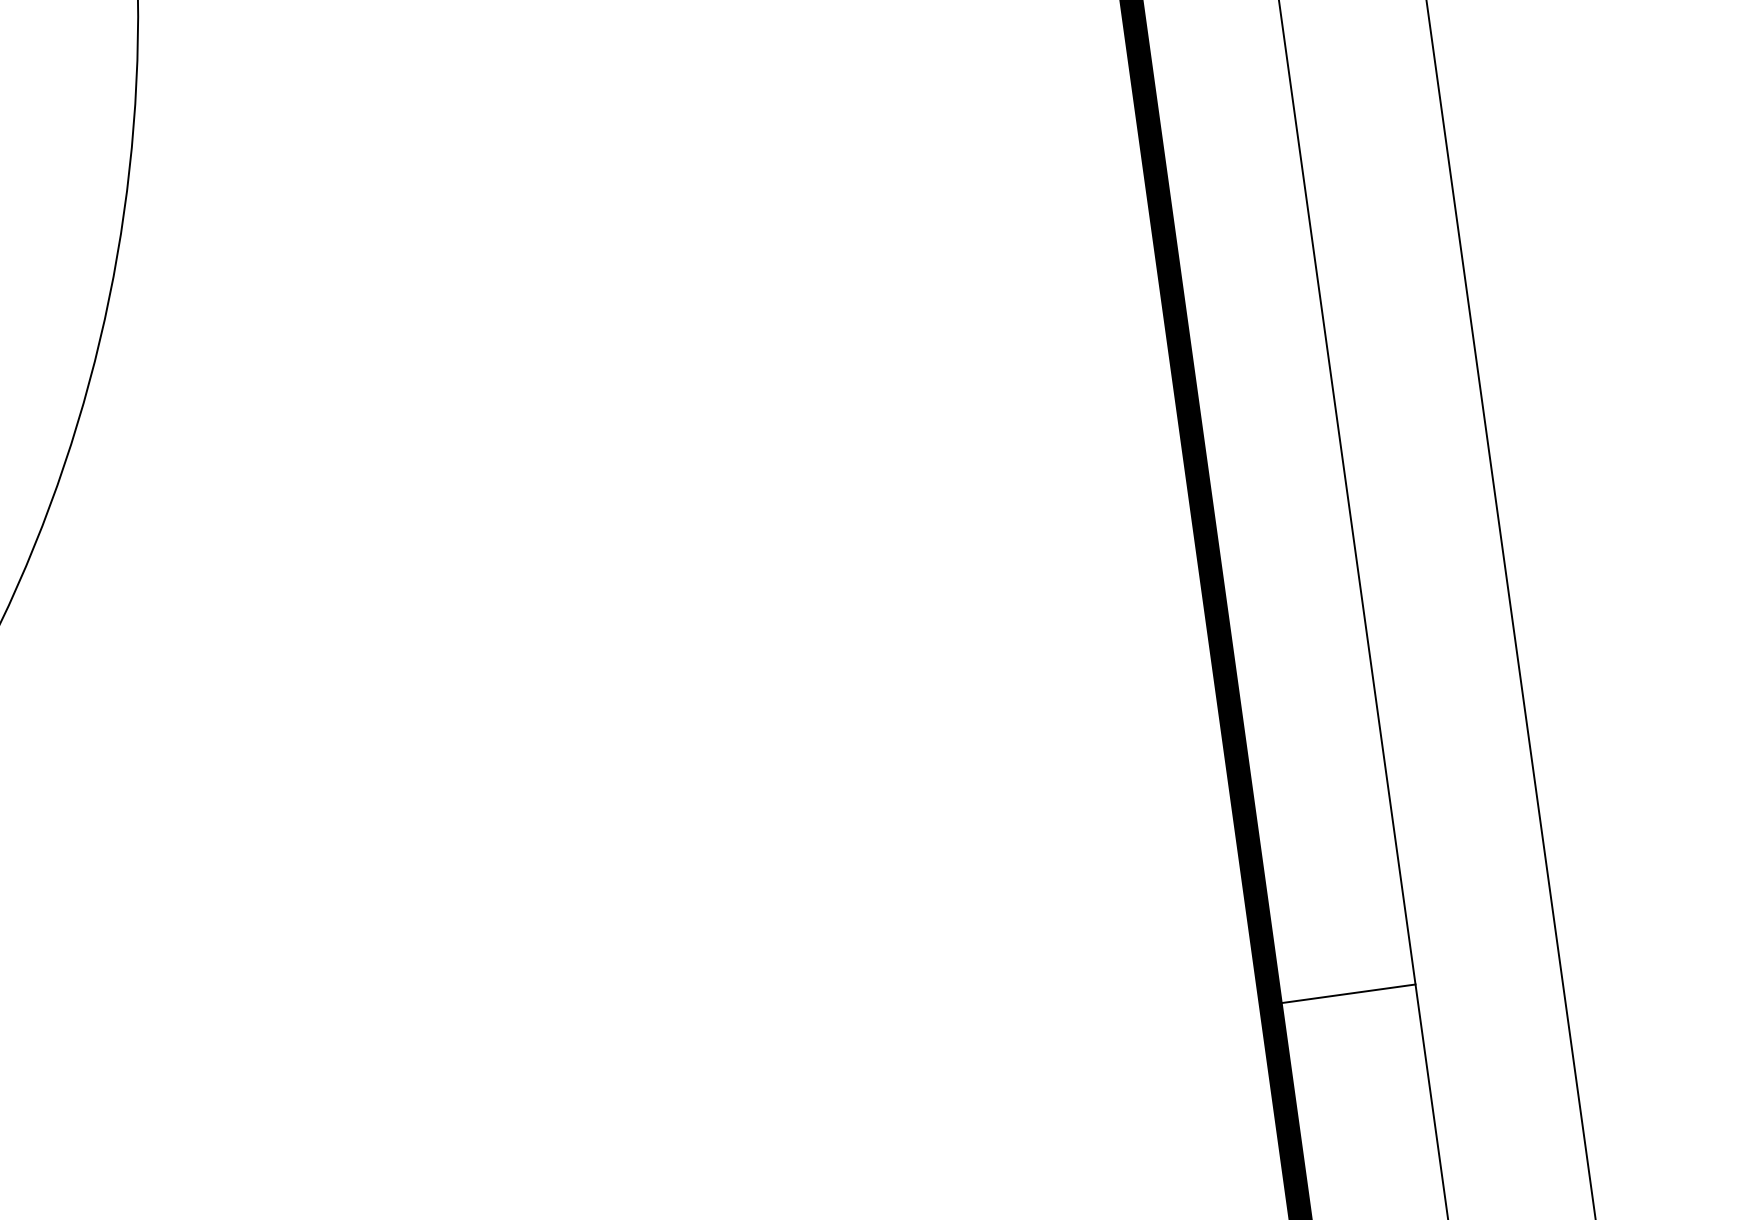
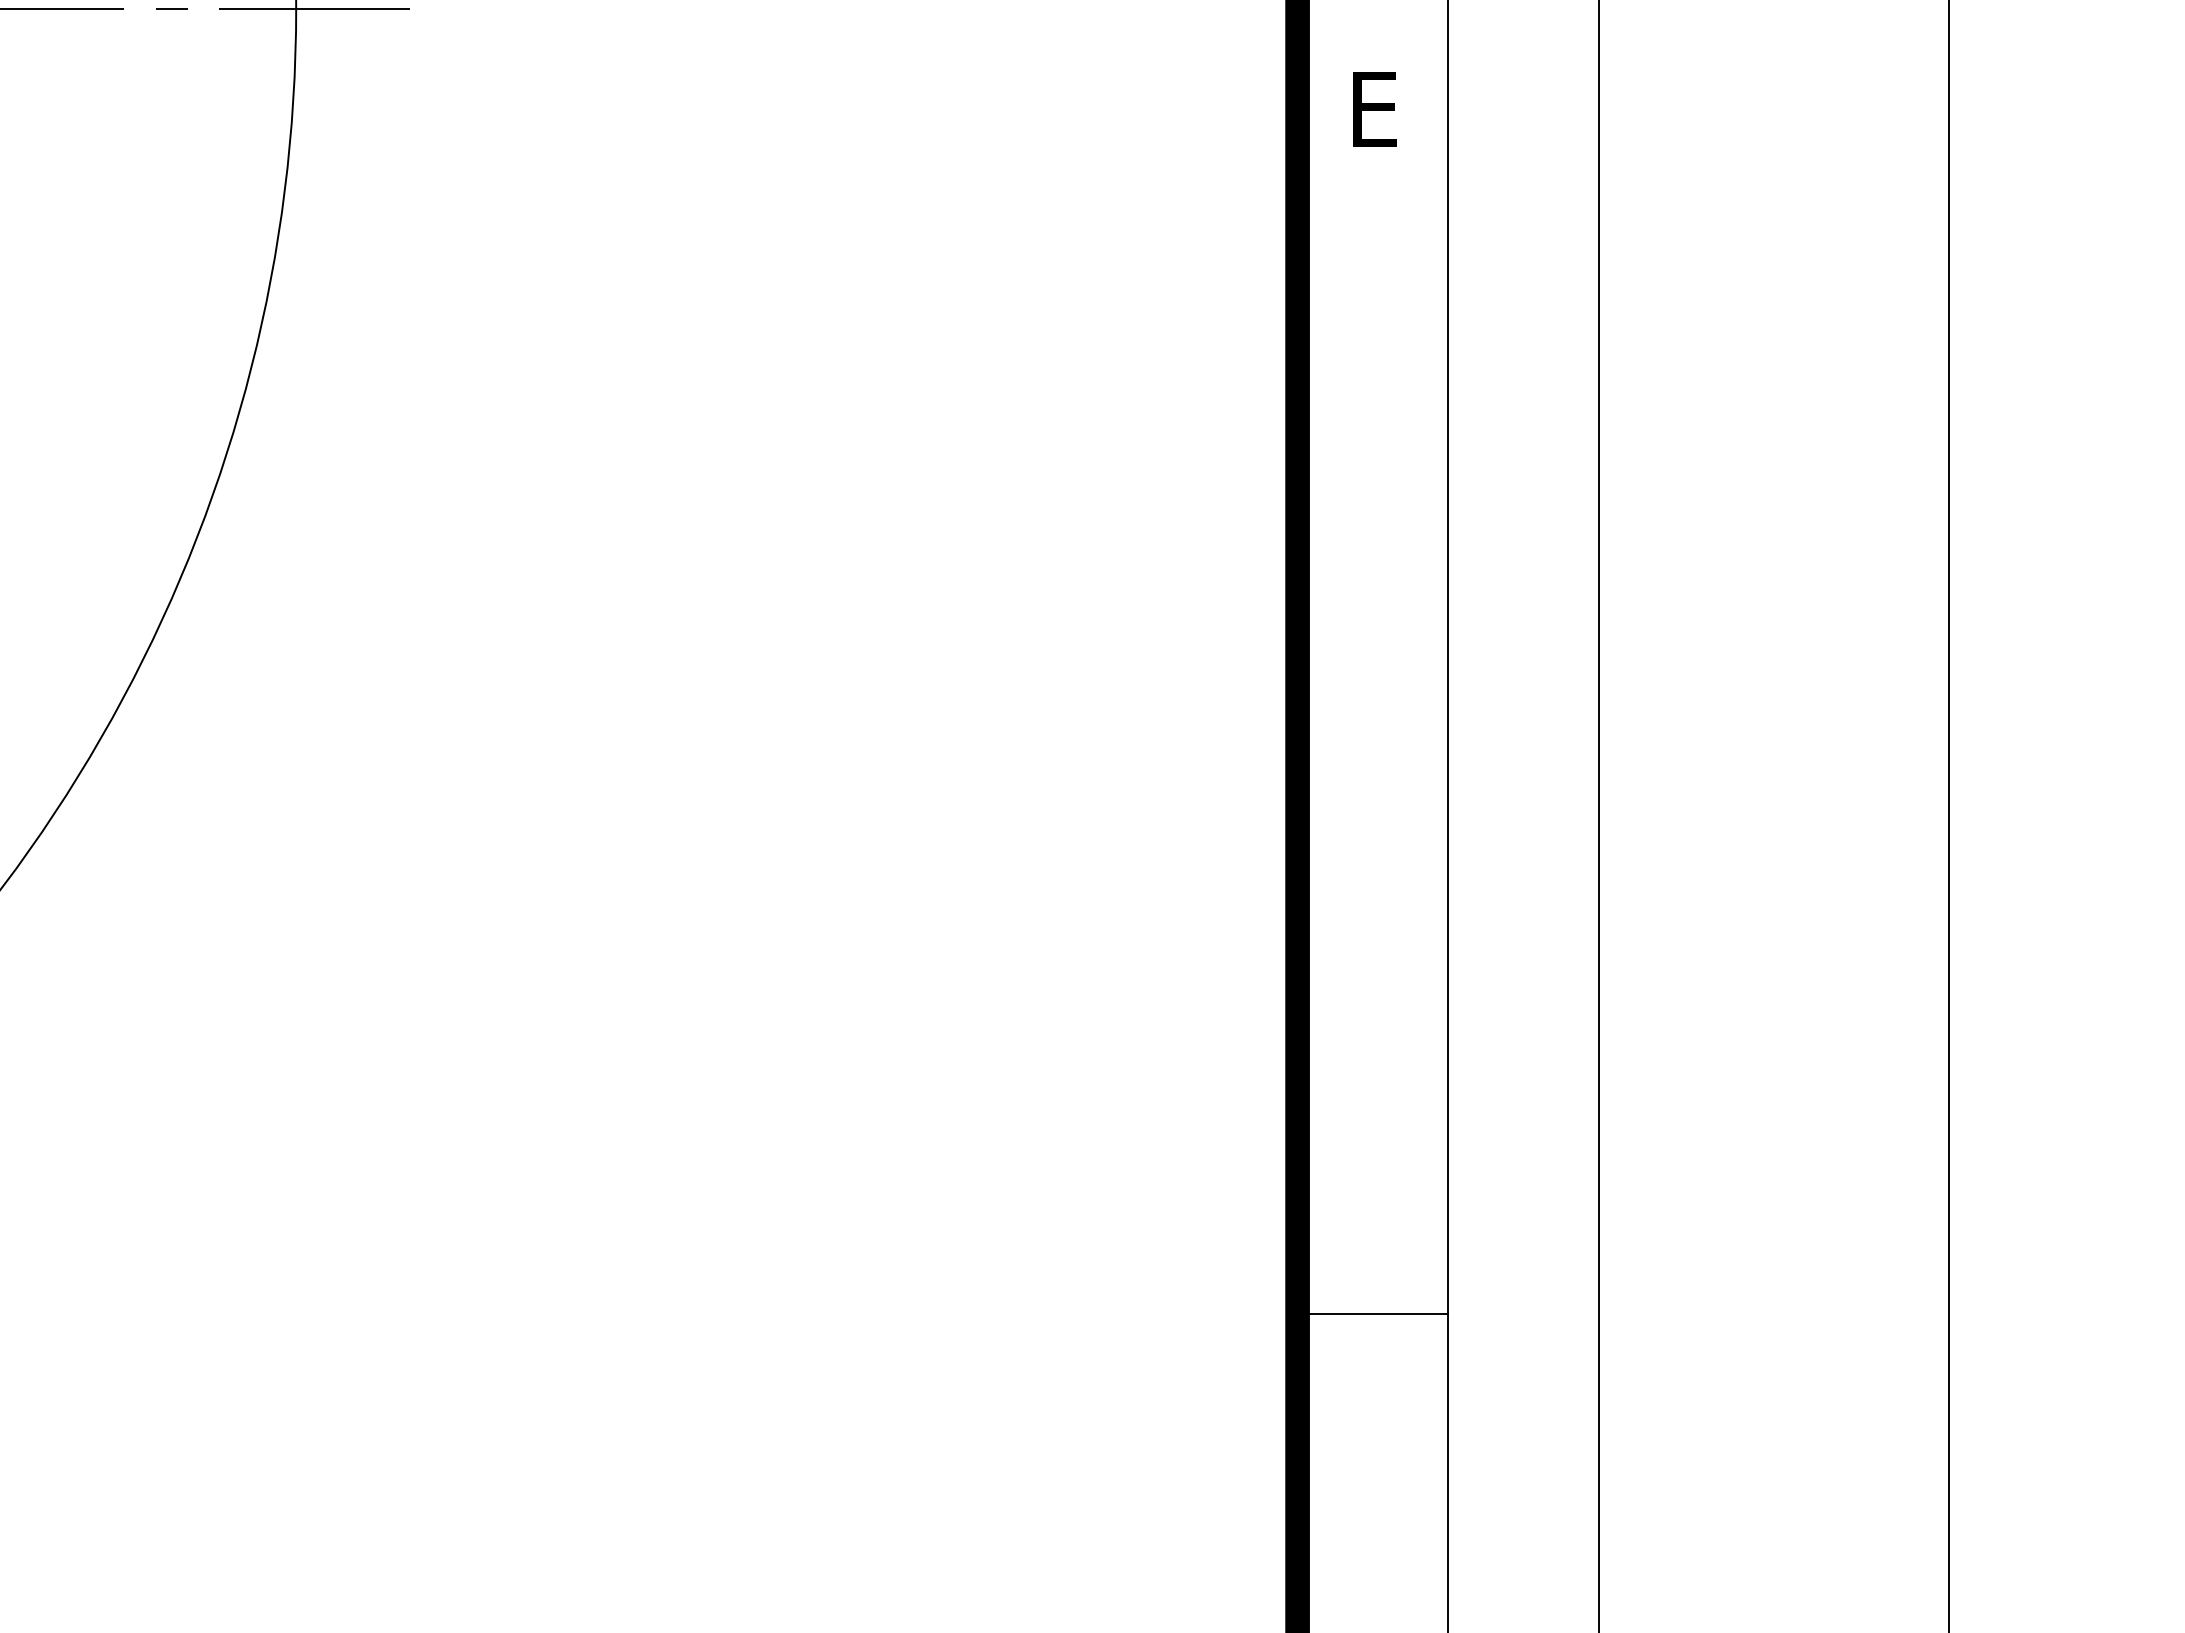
line: (1342, 994) -> (1372, 1313), moved

